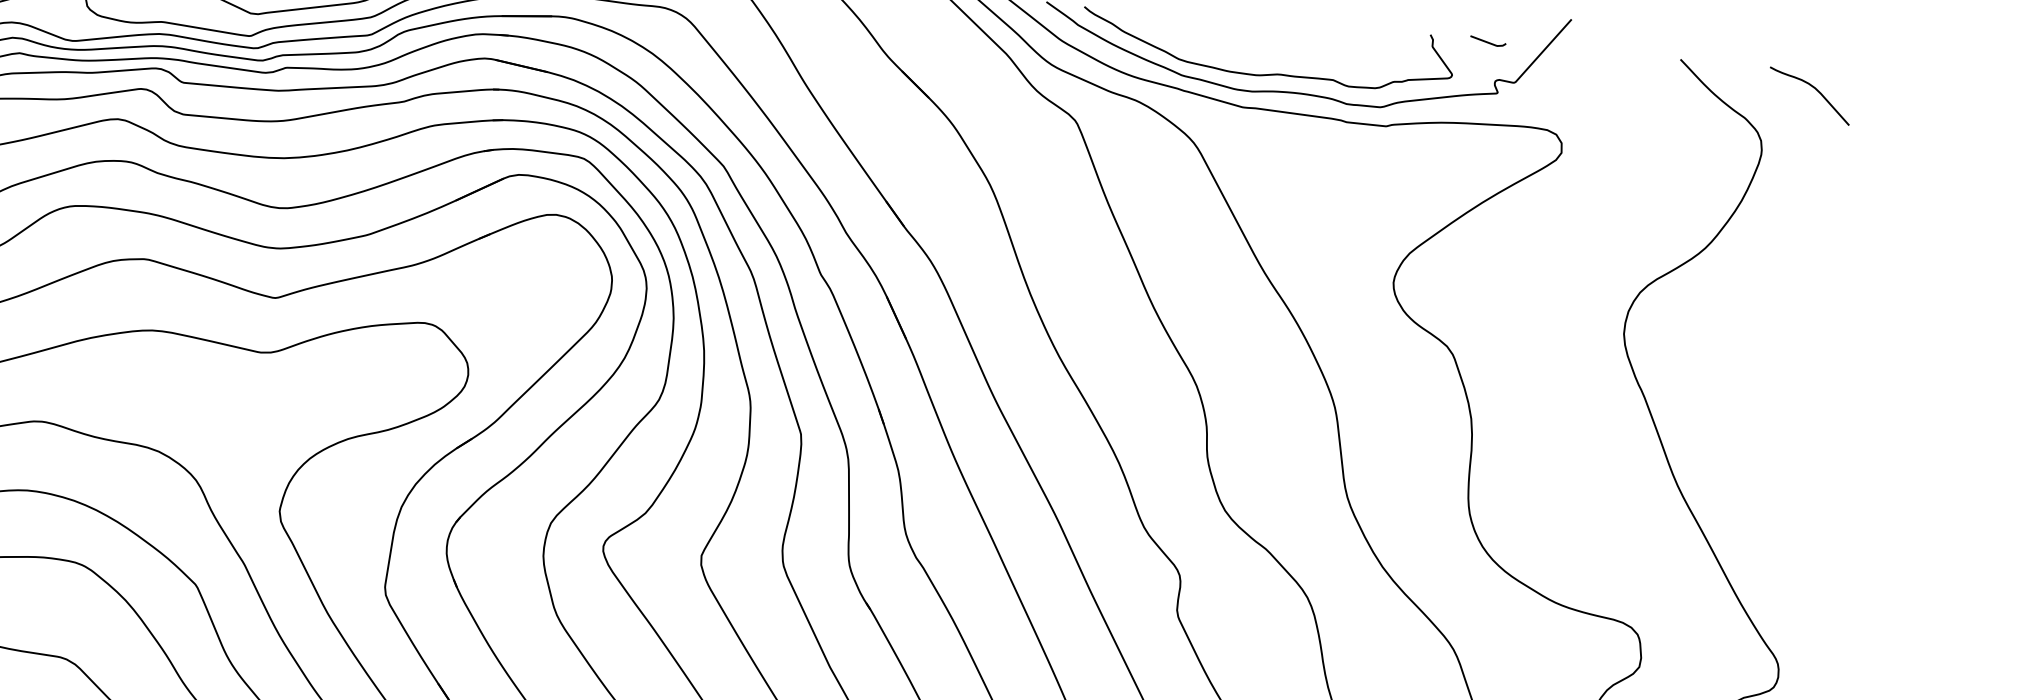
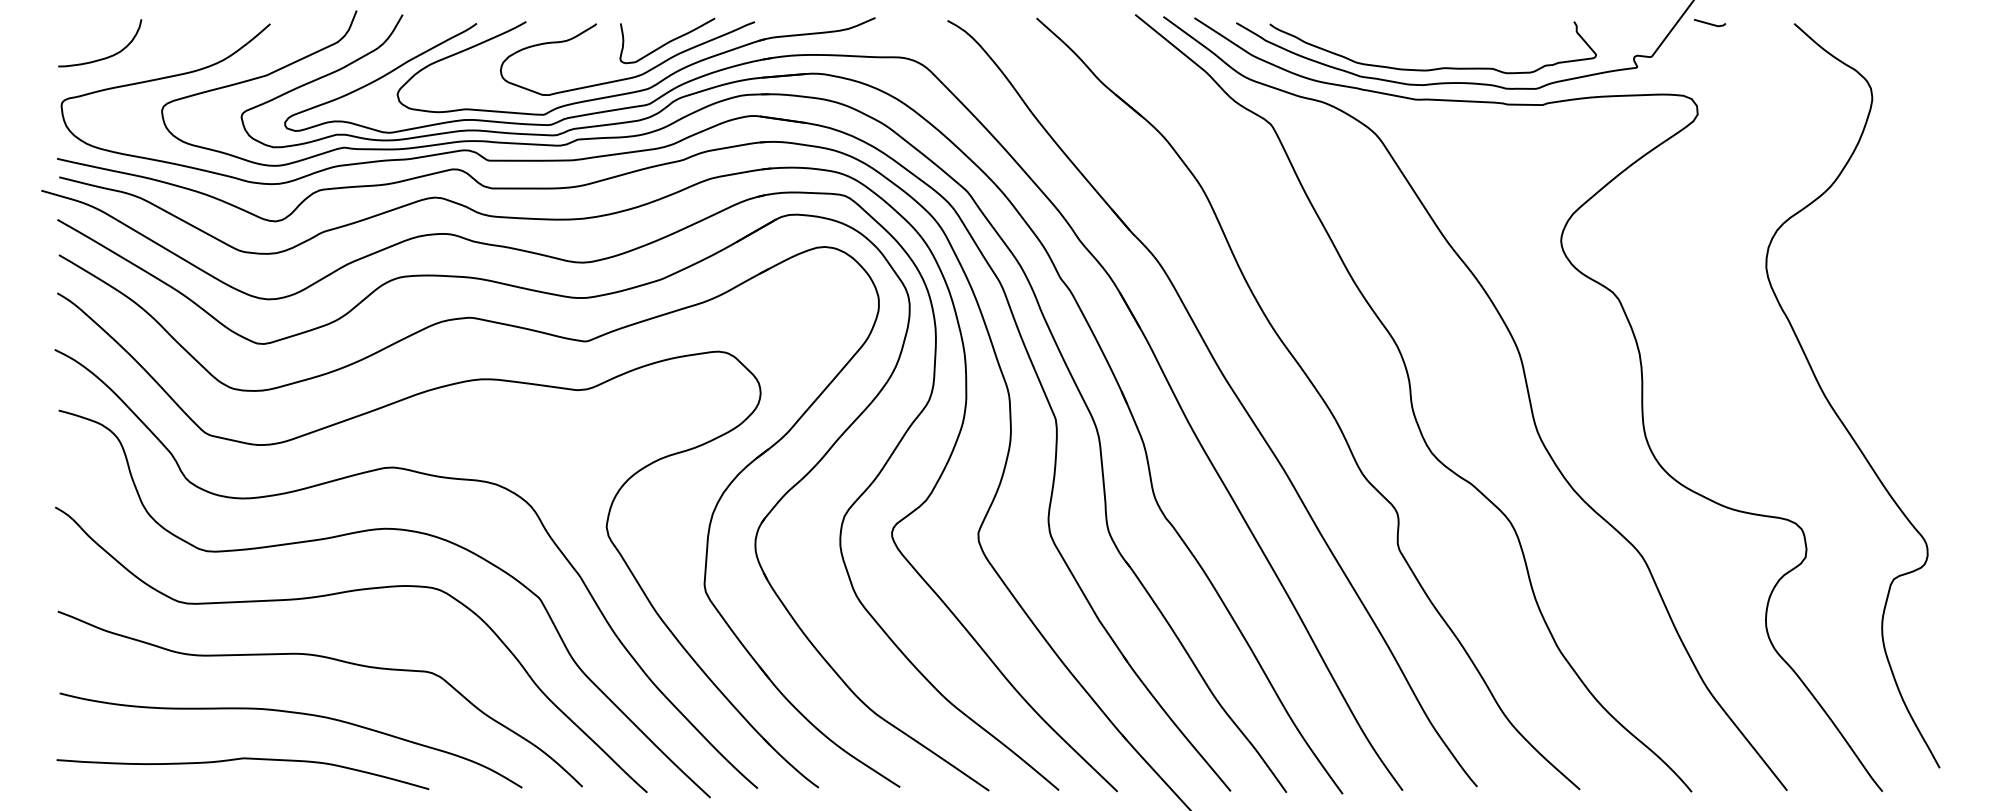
curve: (1488, 42) -> (1710, 23), moved
curve: (1814, 89) -> (1913, 39), removed

